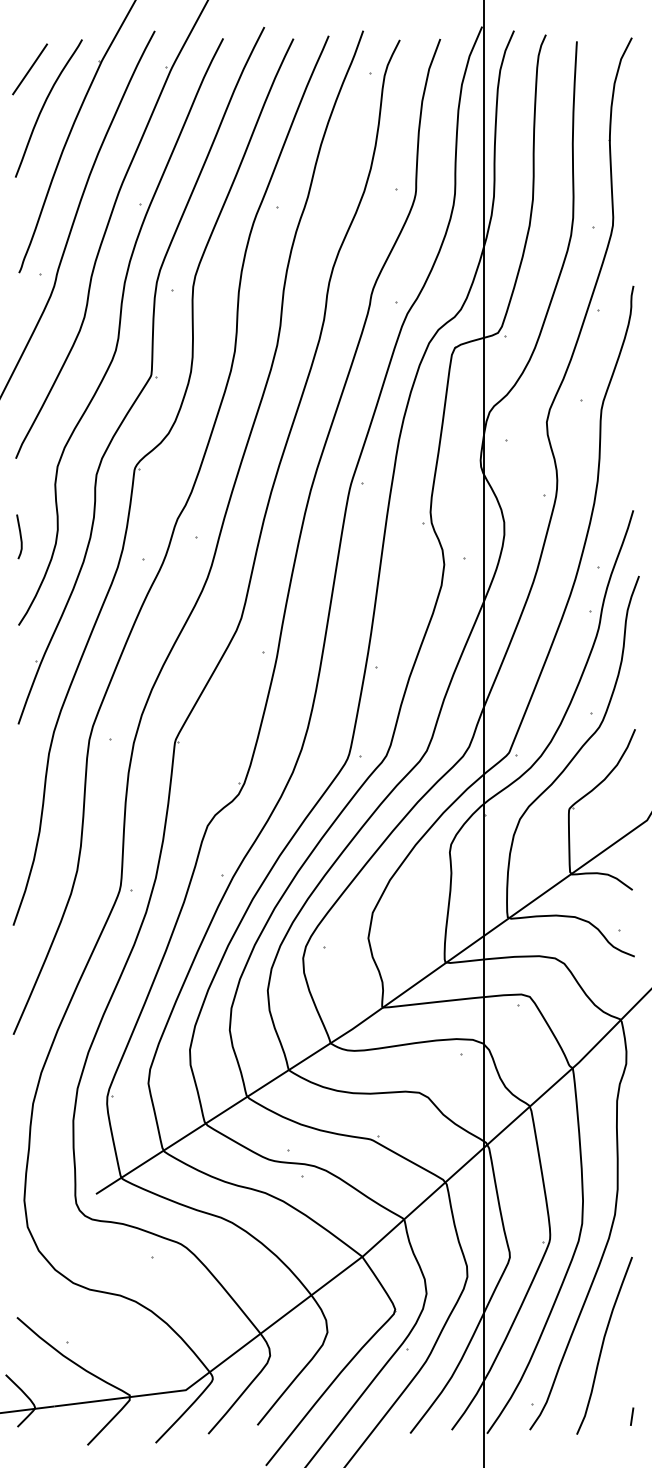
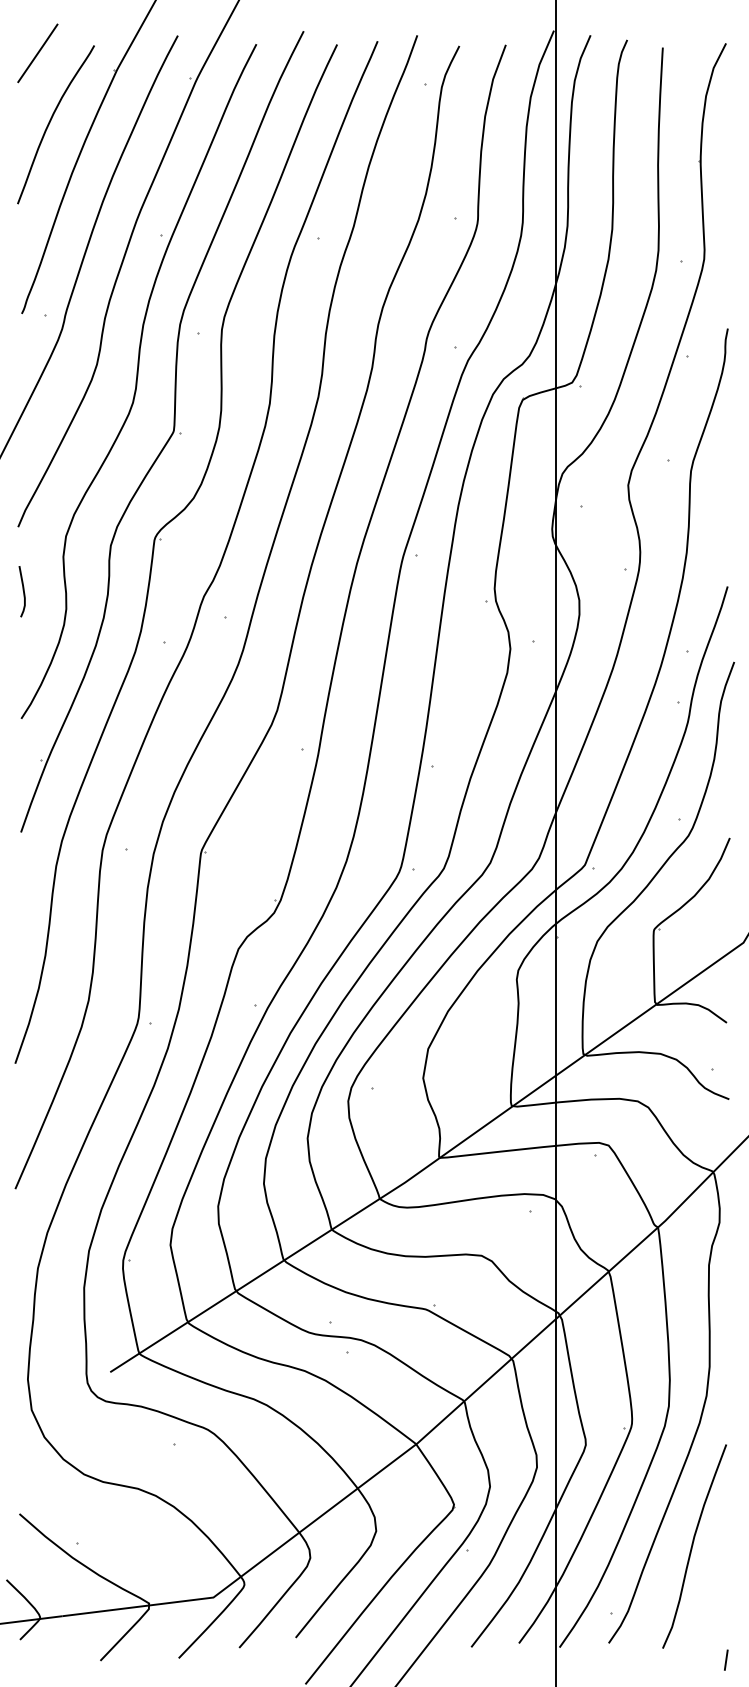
line: (30, 69) -> (38, 53), moved
curve: (19, 535) -> (22, 590), moved
line: (632, 1416) -> (726, 1659), moved

